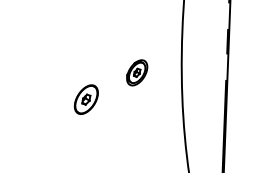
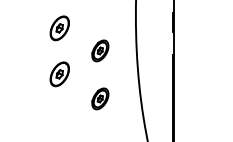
part: (88, 43) -> (59, 28), added
part: (135, 131) -> (100, 98), added

